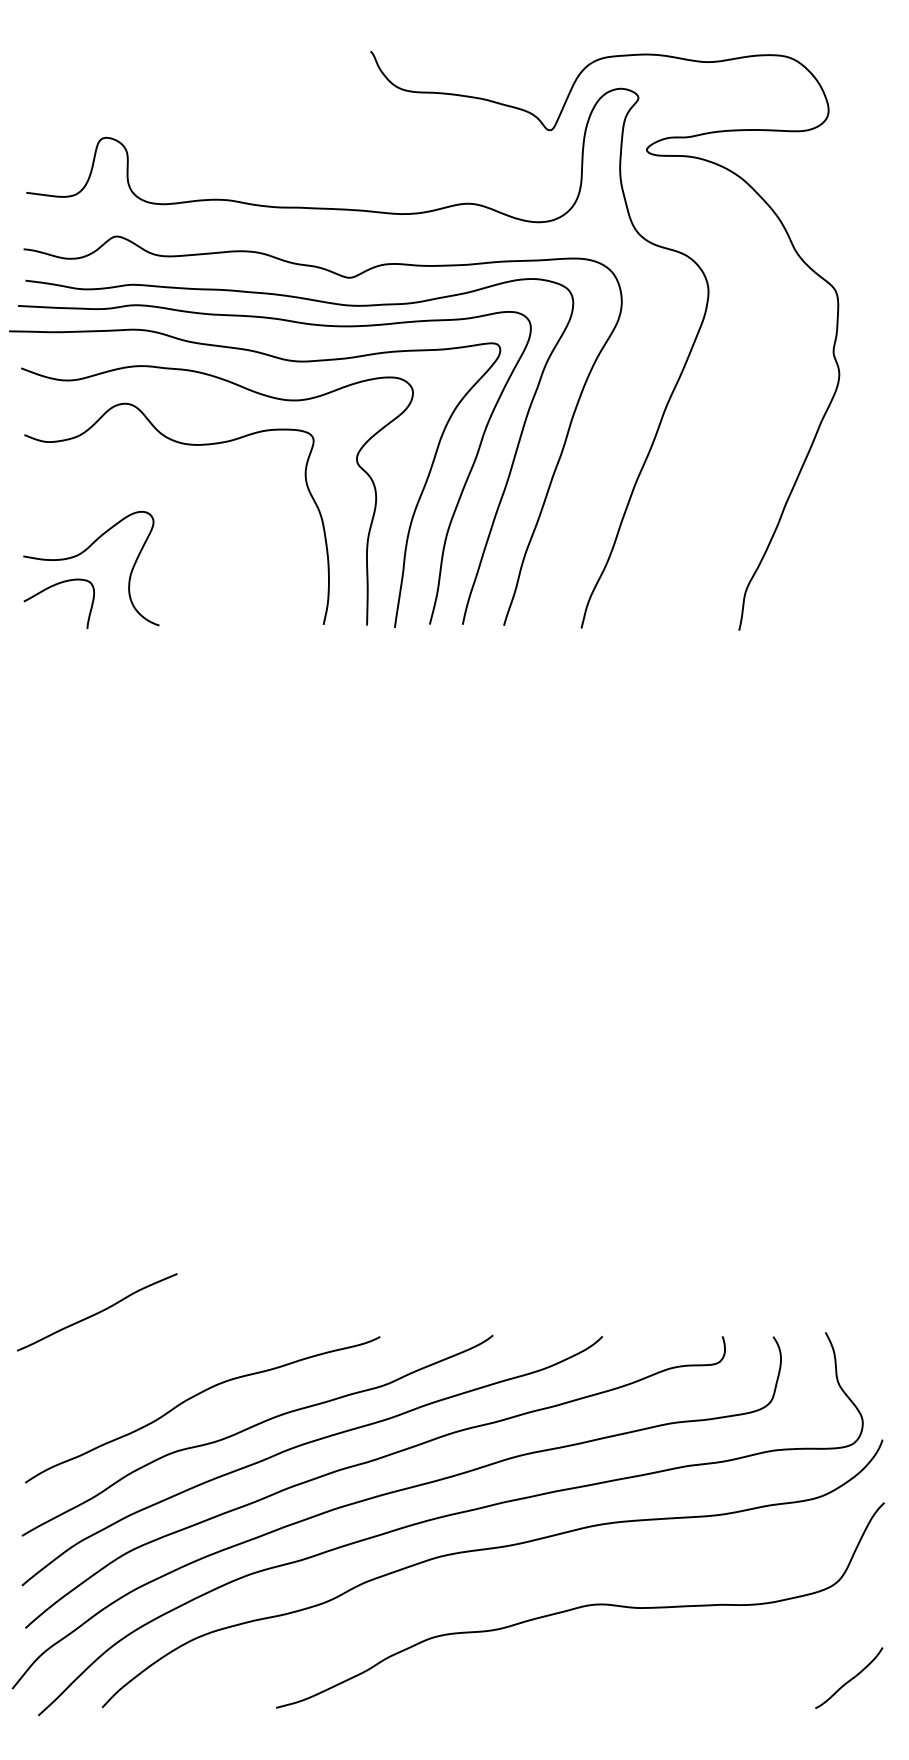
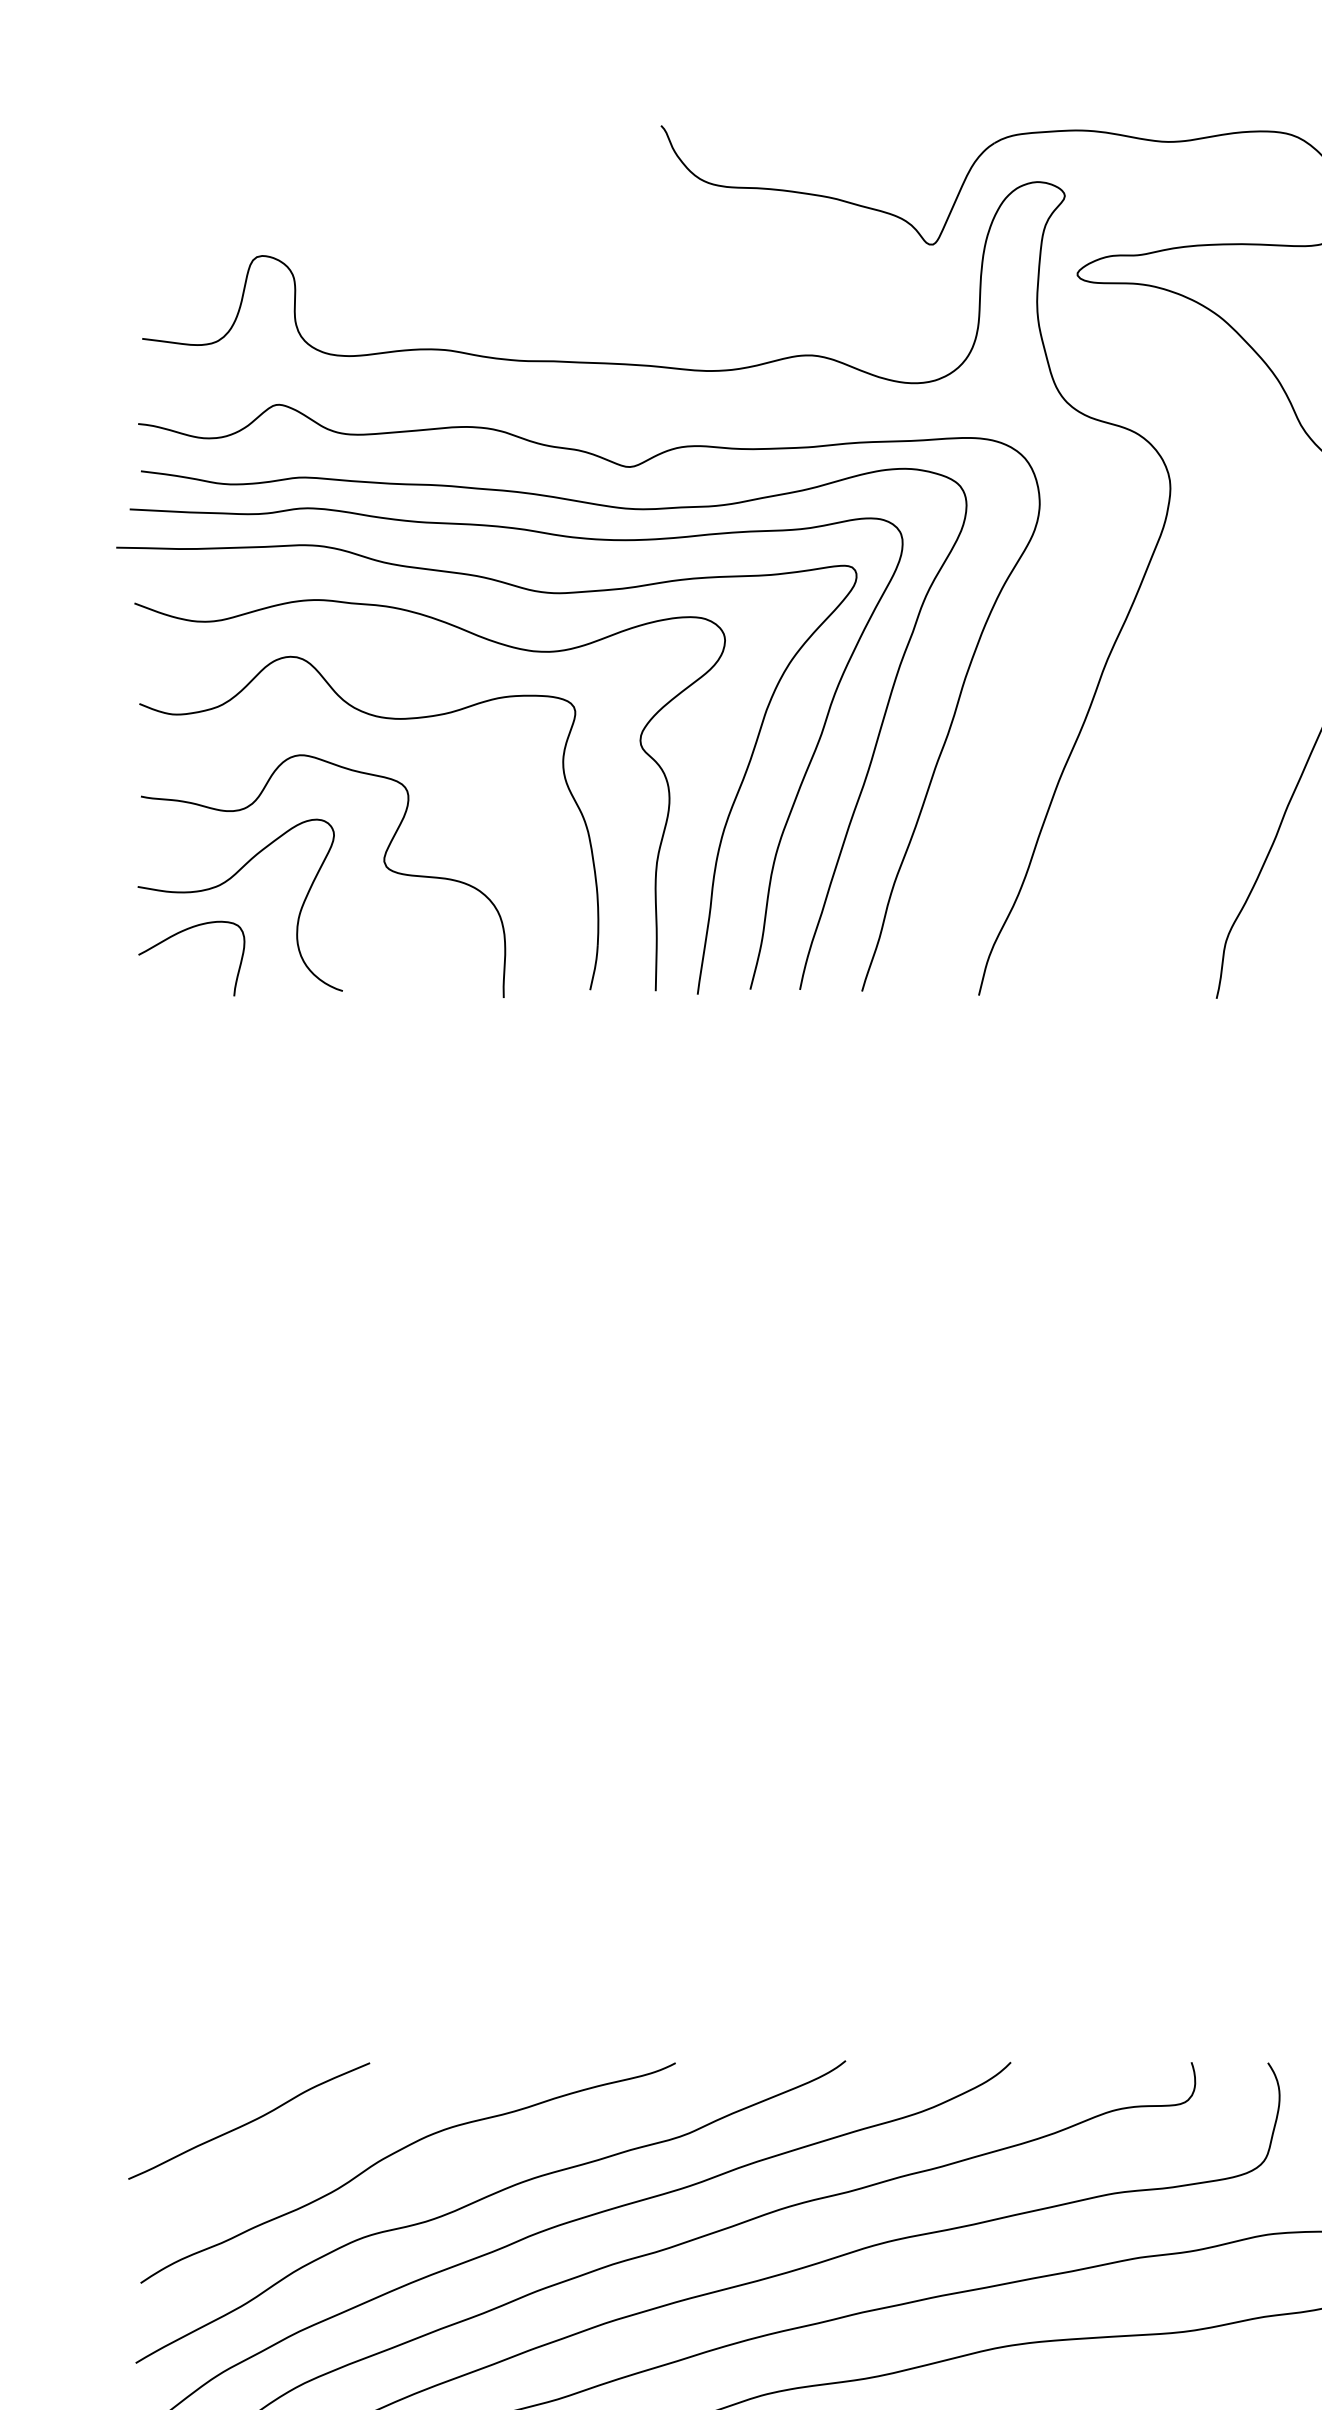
curve: (186, 541) -> (383, 864), added
curve: (97, 1312) -> (249, 2121), moved

